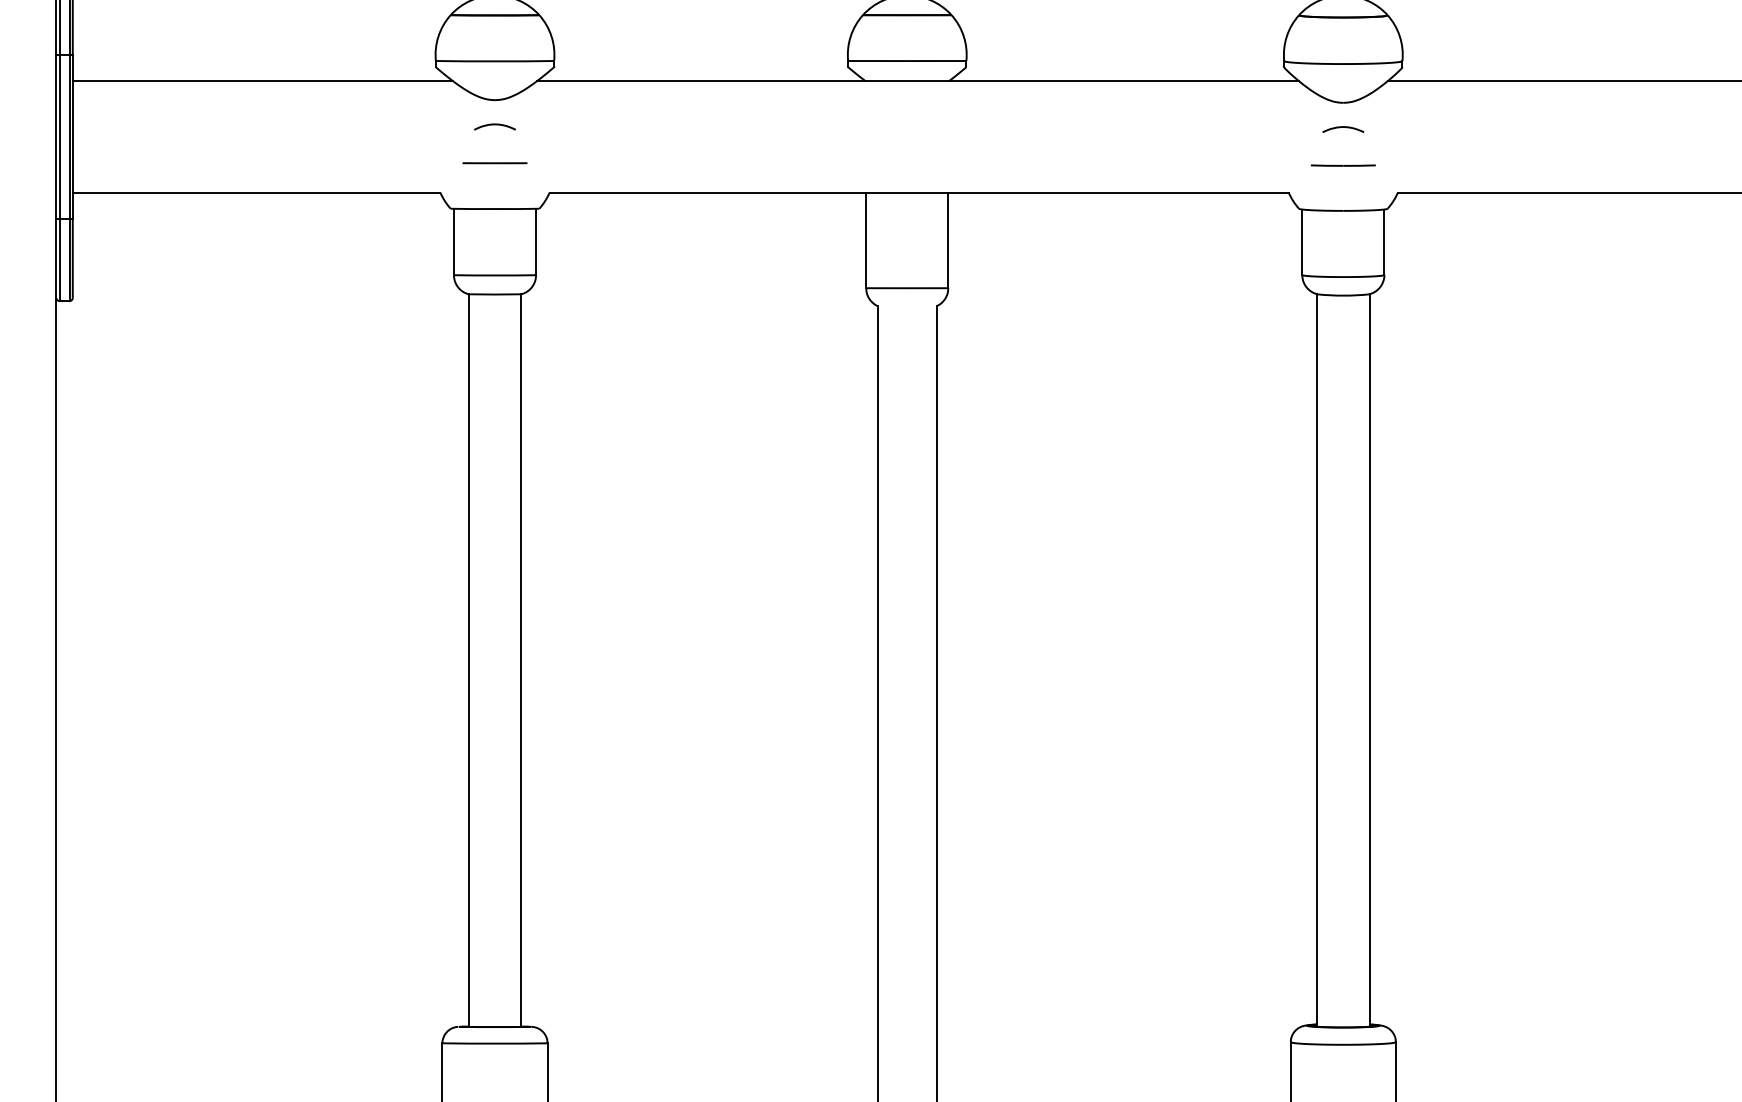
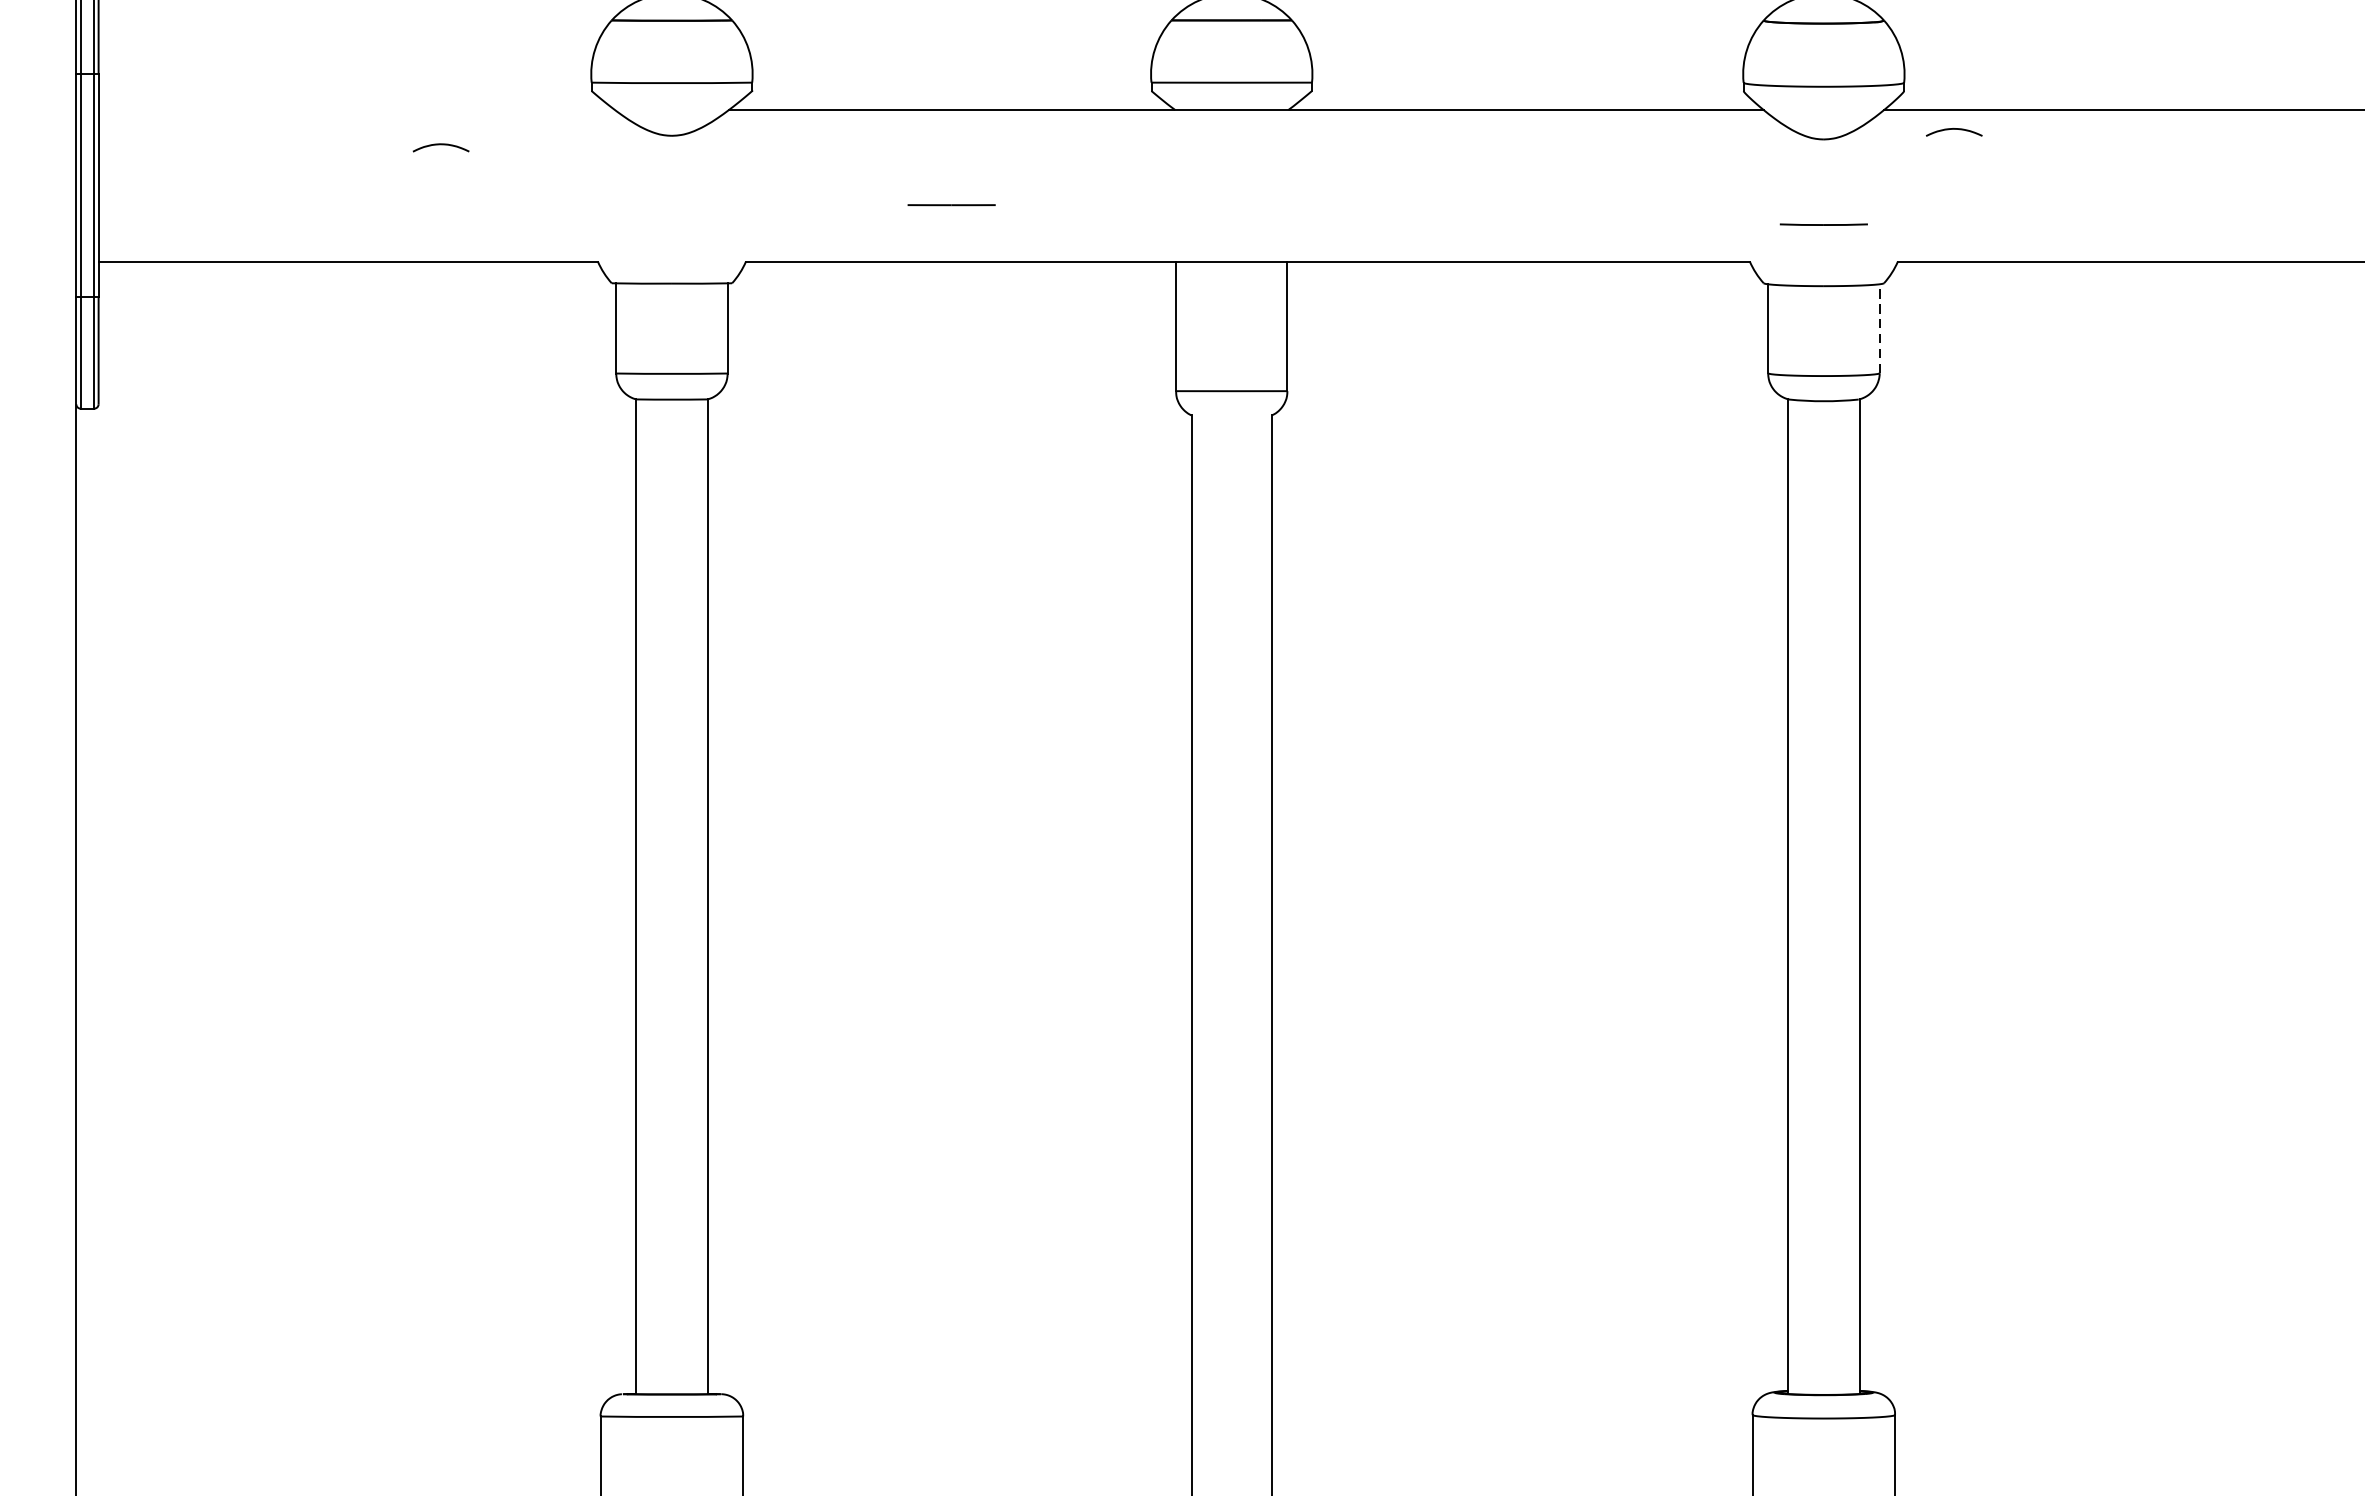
line: (262, 81) -> (356, 110), removed
curve: (494, 125) -> (440, 145), moved
curve: (1343, 127) -> (1954, 129), moved
line: (494, 163) -> (950, 205), moved
line: (1384, 242) -> (1879, 329), solid -> dashed

